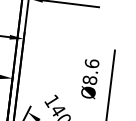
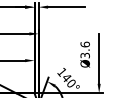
text: (88, 80) -> (84, 55), Ø8.6 -> Ø3.6

